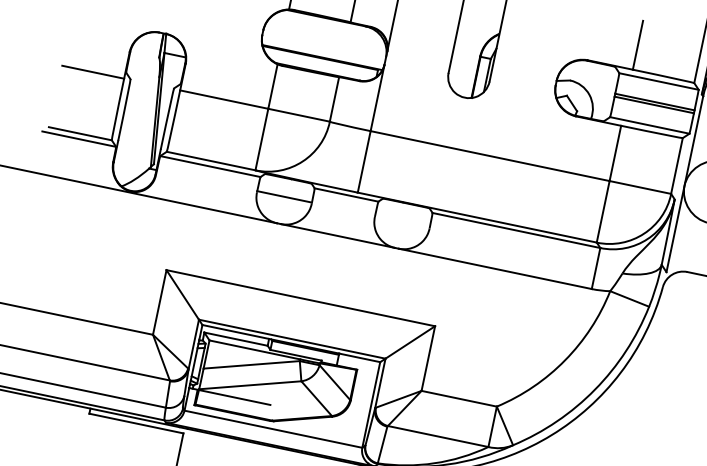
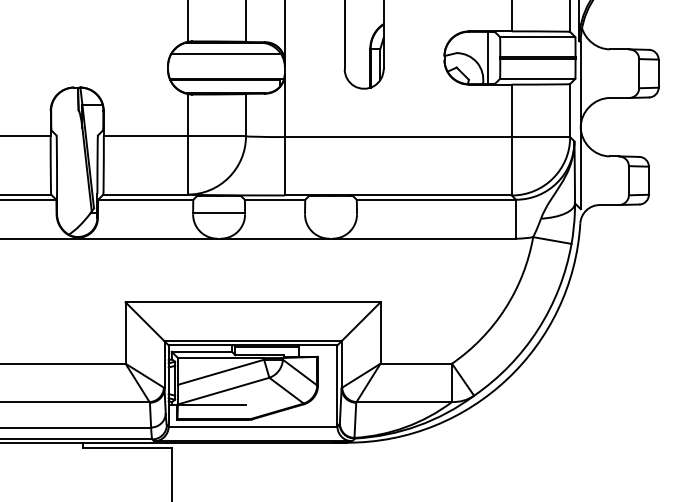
line: (327, 31) -> (226, 54), added
line: (601, 91) -> (487, 57), added

